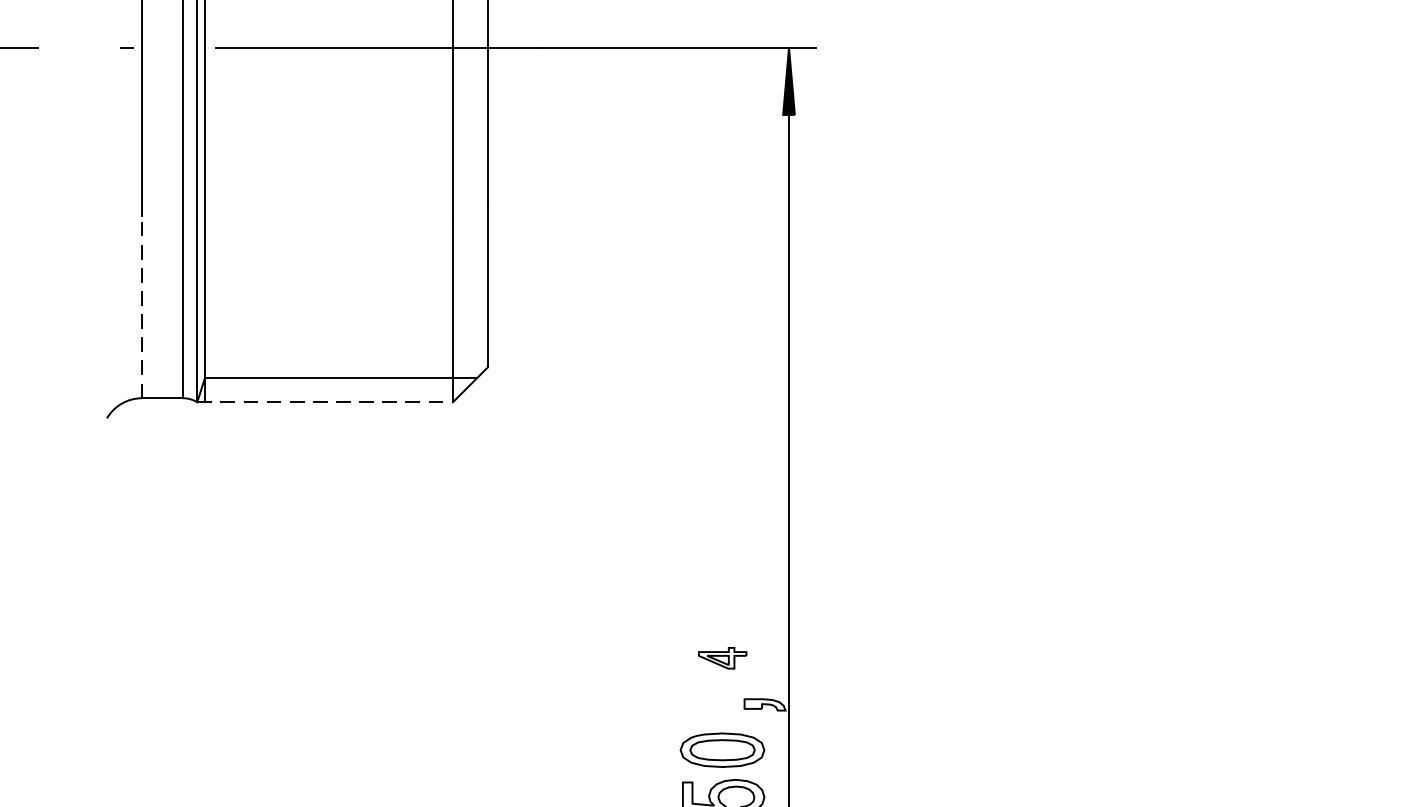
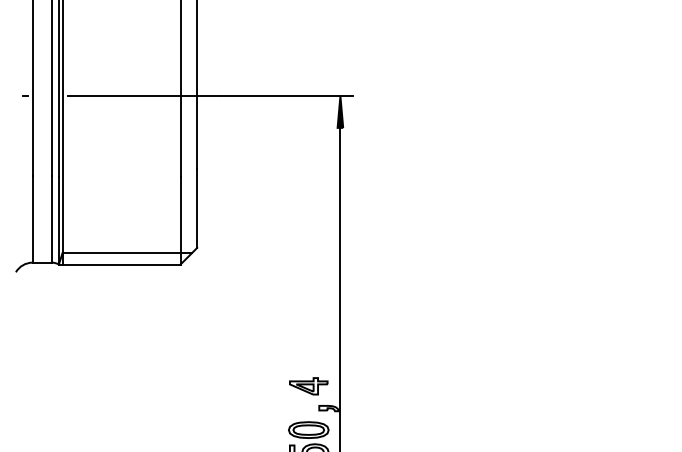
line: (141, 305) -> (32, 218), dashed -> solid
line: (324, 402) -> (119, 264), dashed -> solid
part: (721, 658) -> (308, 386), size x1.67

